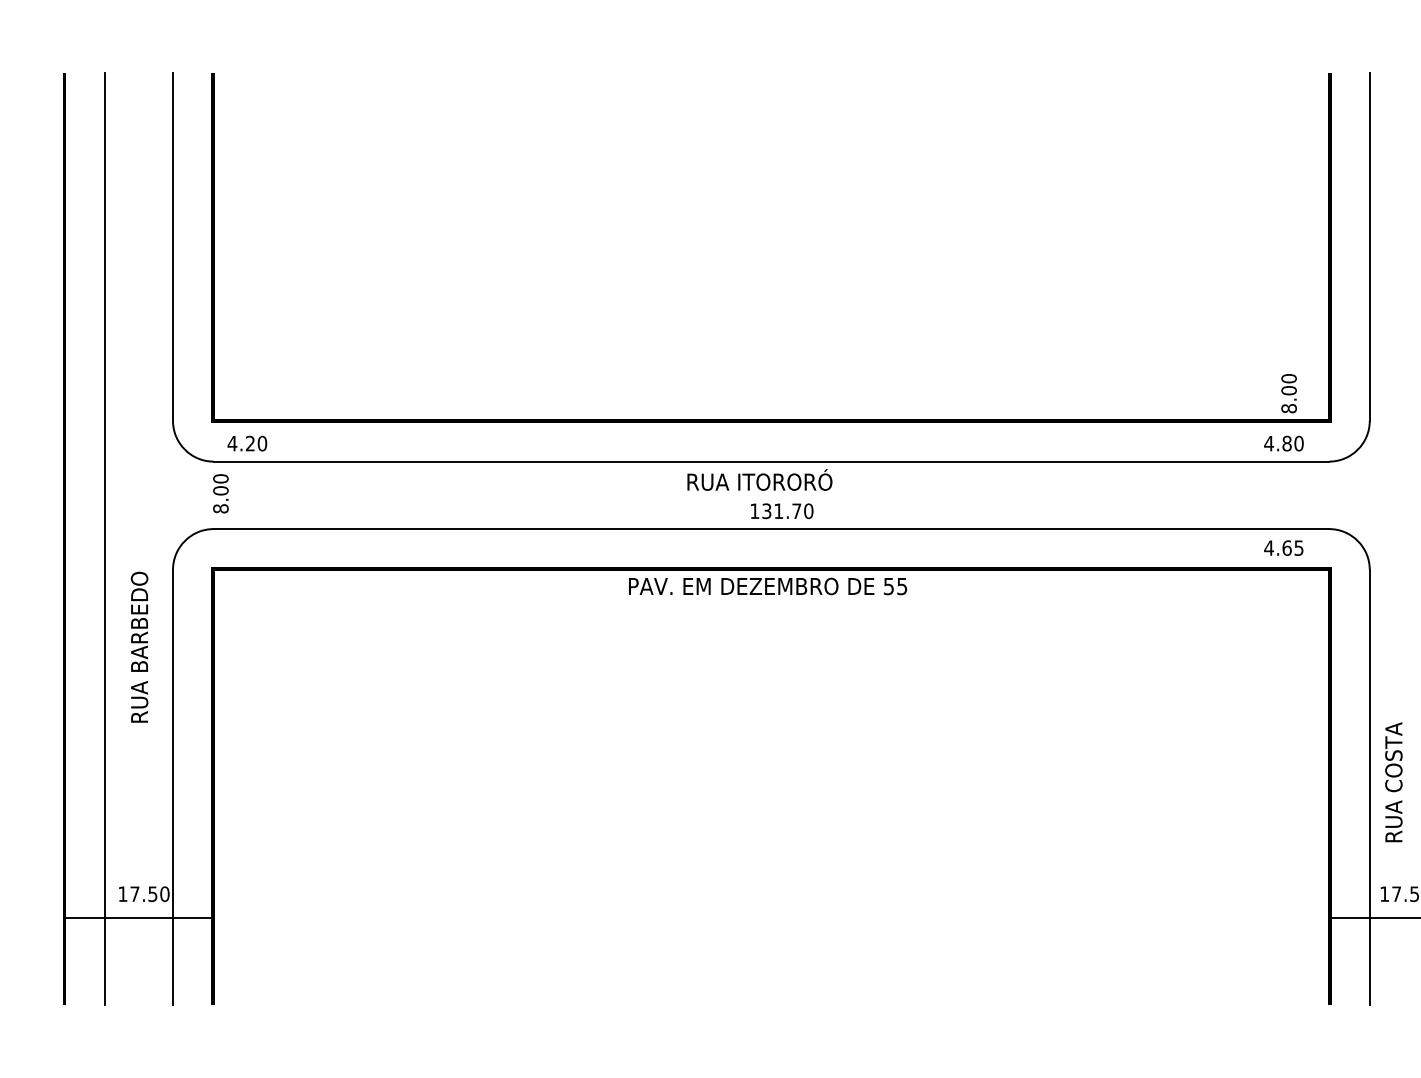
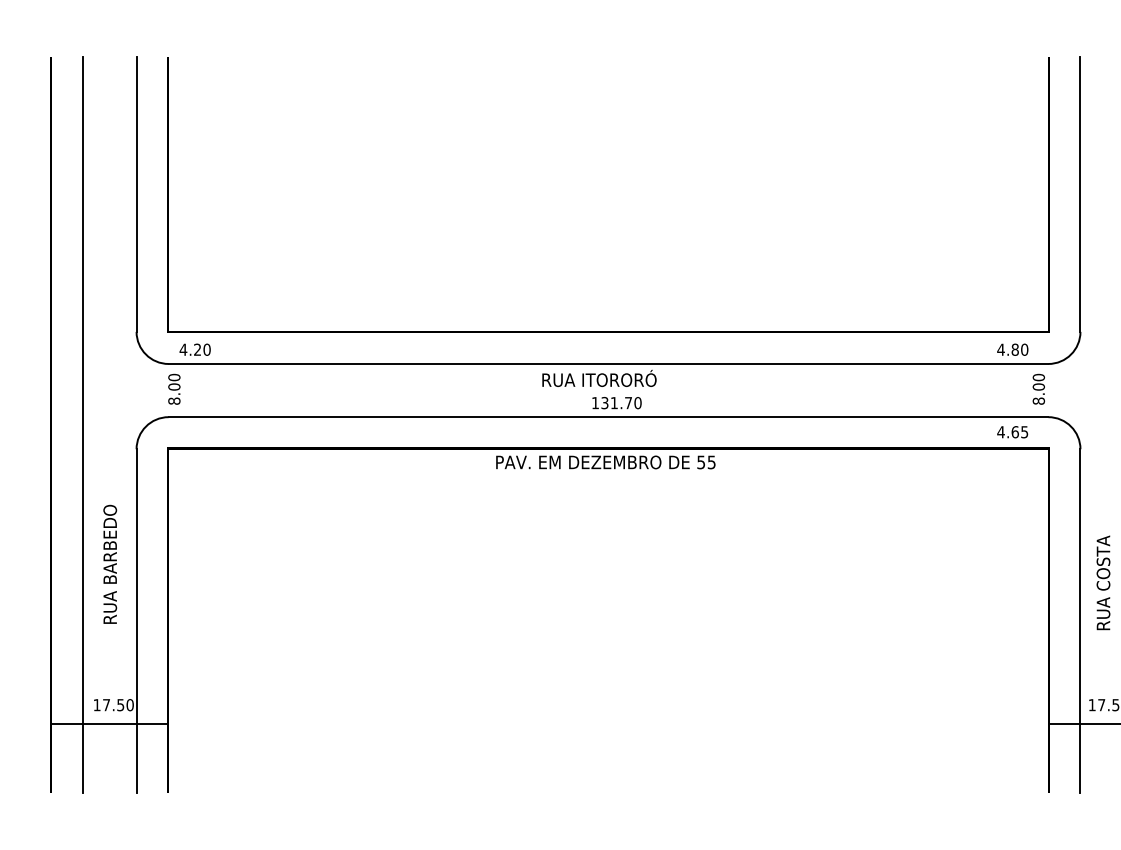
text: (1288, 392) -> (1038, 388), moved
text: (139, 646) -> (110, 563), moved
text: (1393, 781) -> (1103, 582), moved

